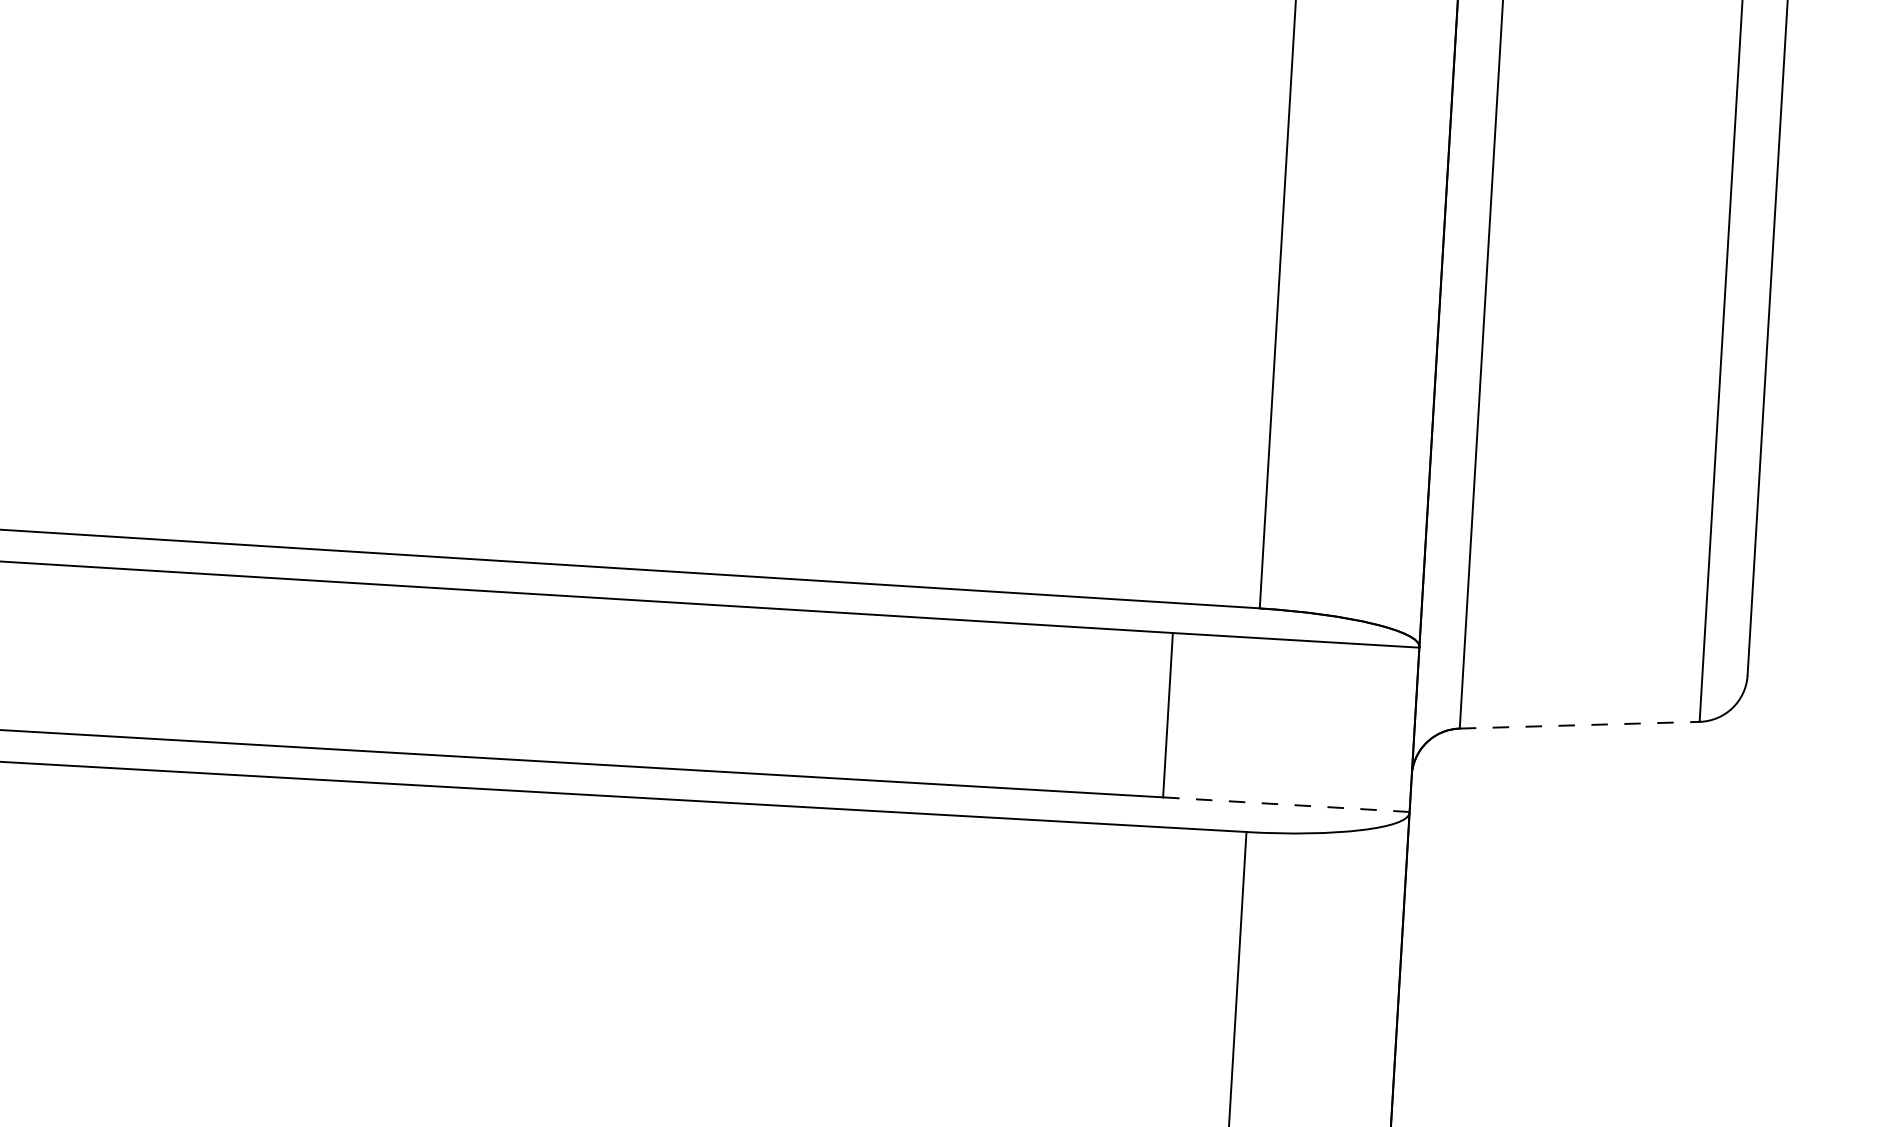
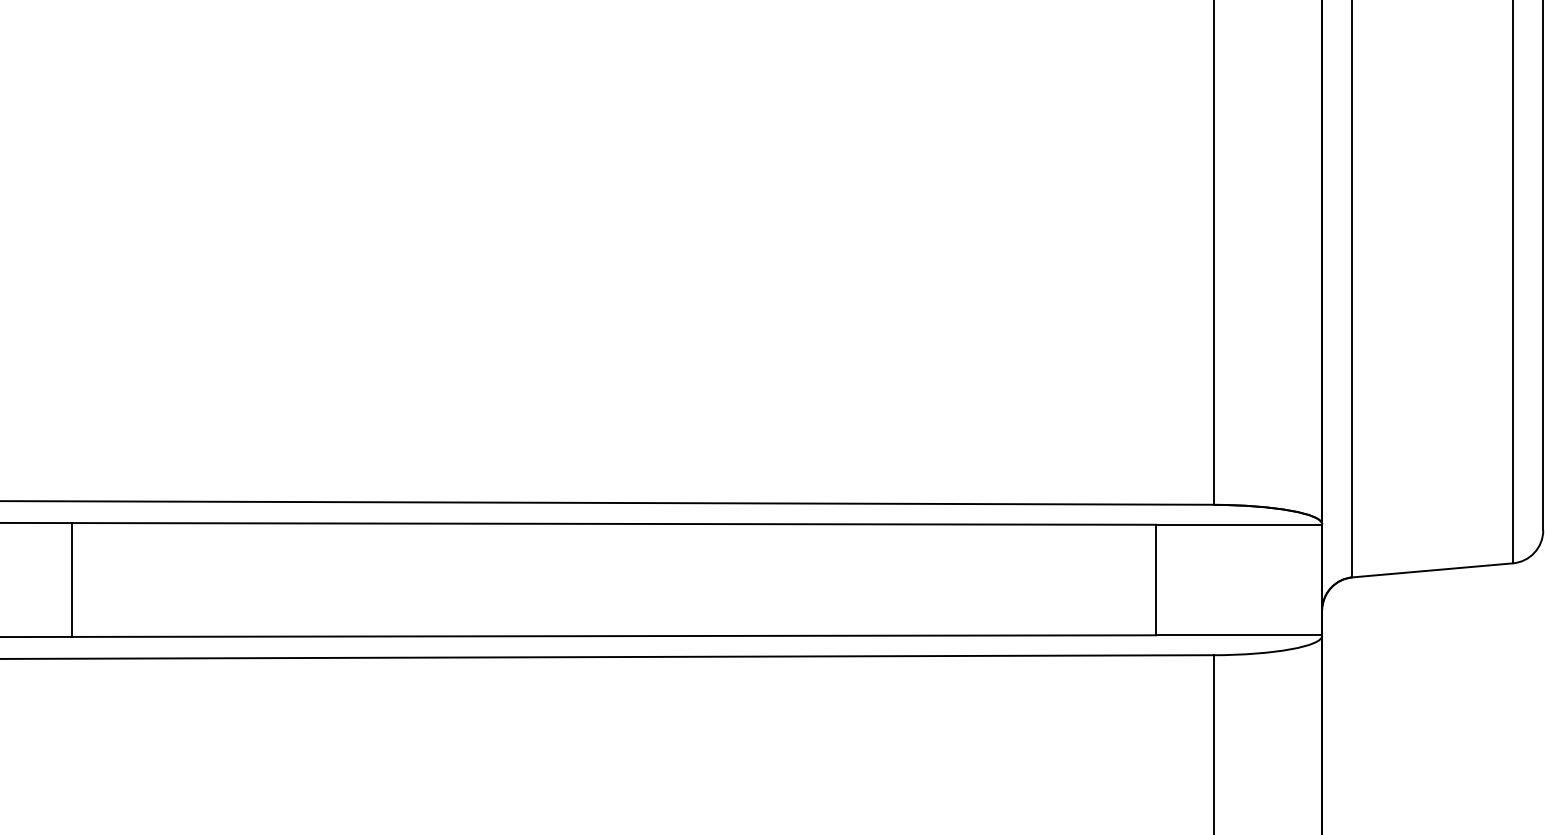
line: (1579, 725) -> (1432, 570), dashed -> solid
line: (1286, 804) -> (1239, 635), dashed -> solid

